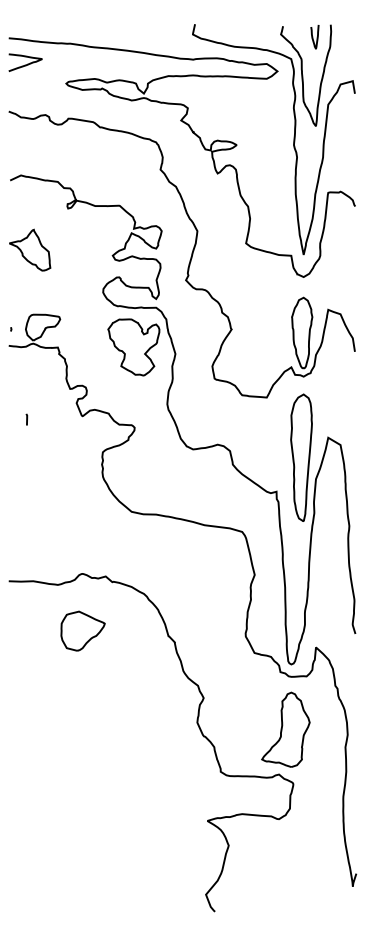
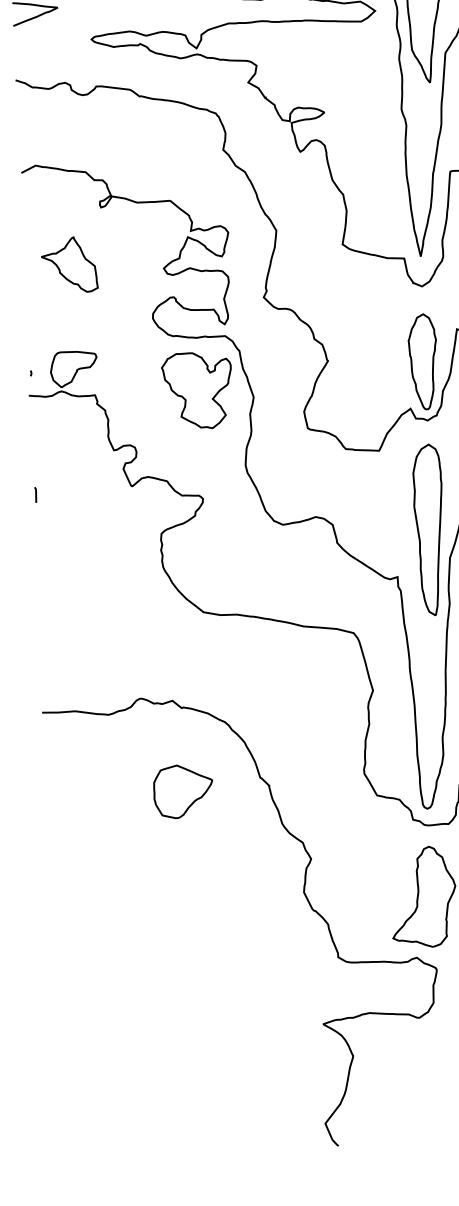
part: (30, 249) -> (70, 264), moved
line: (26, 419) -> (35, 494), moved
part: (82, 630) -> (182, 790), moved

